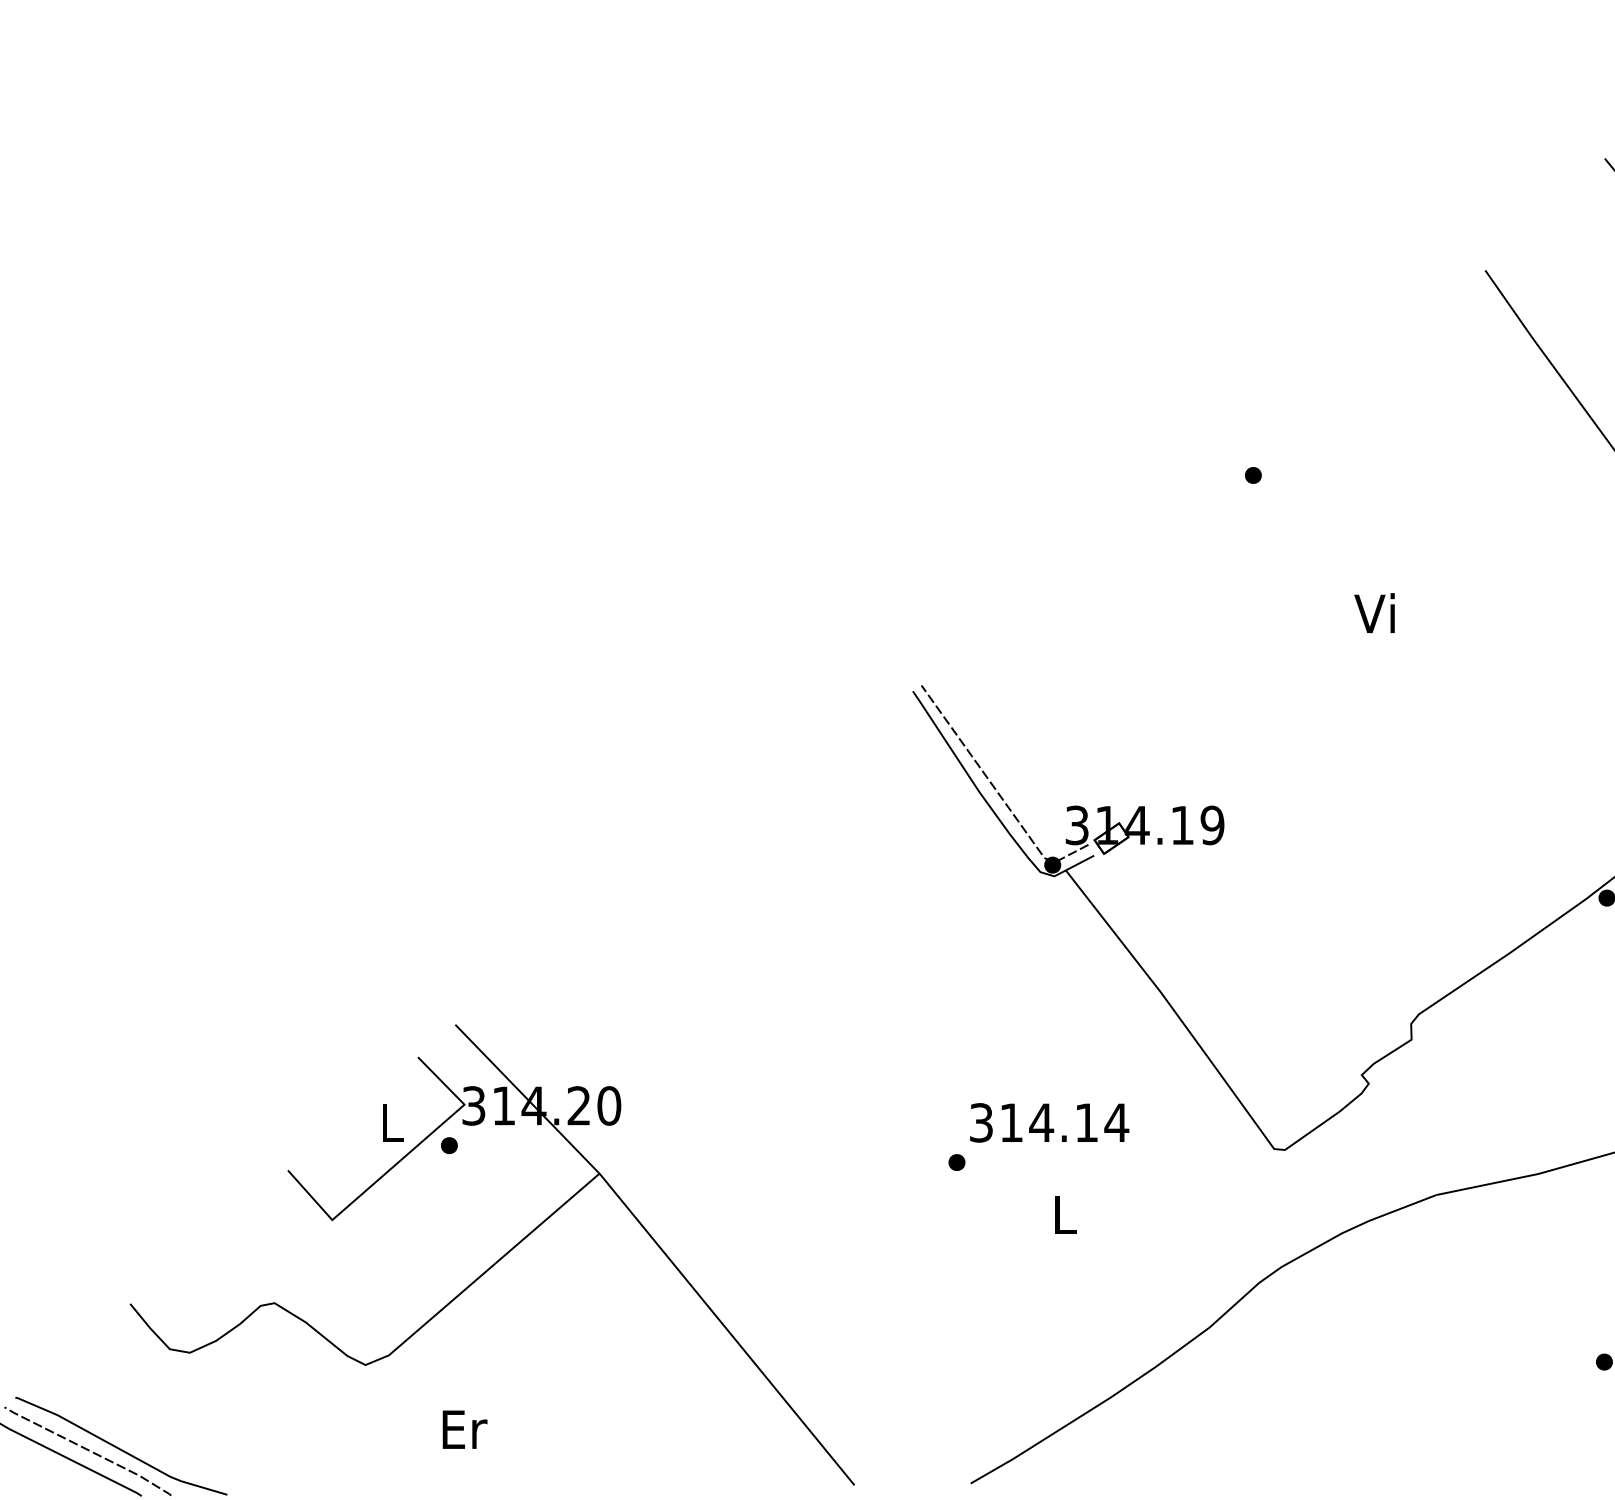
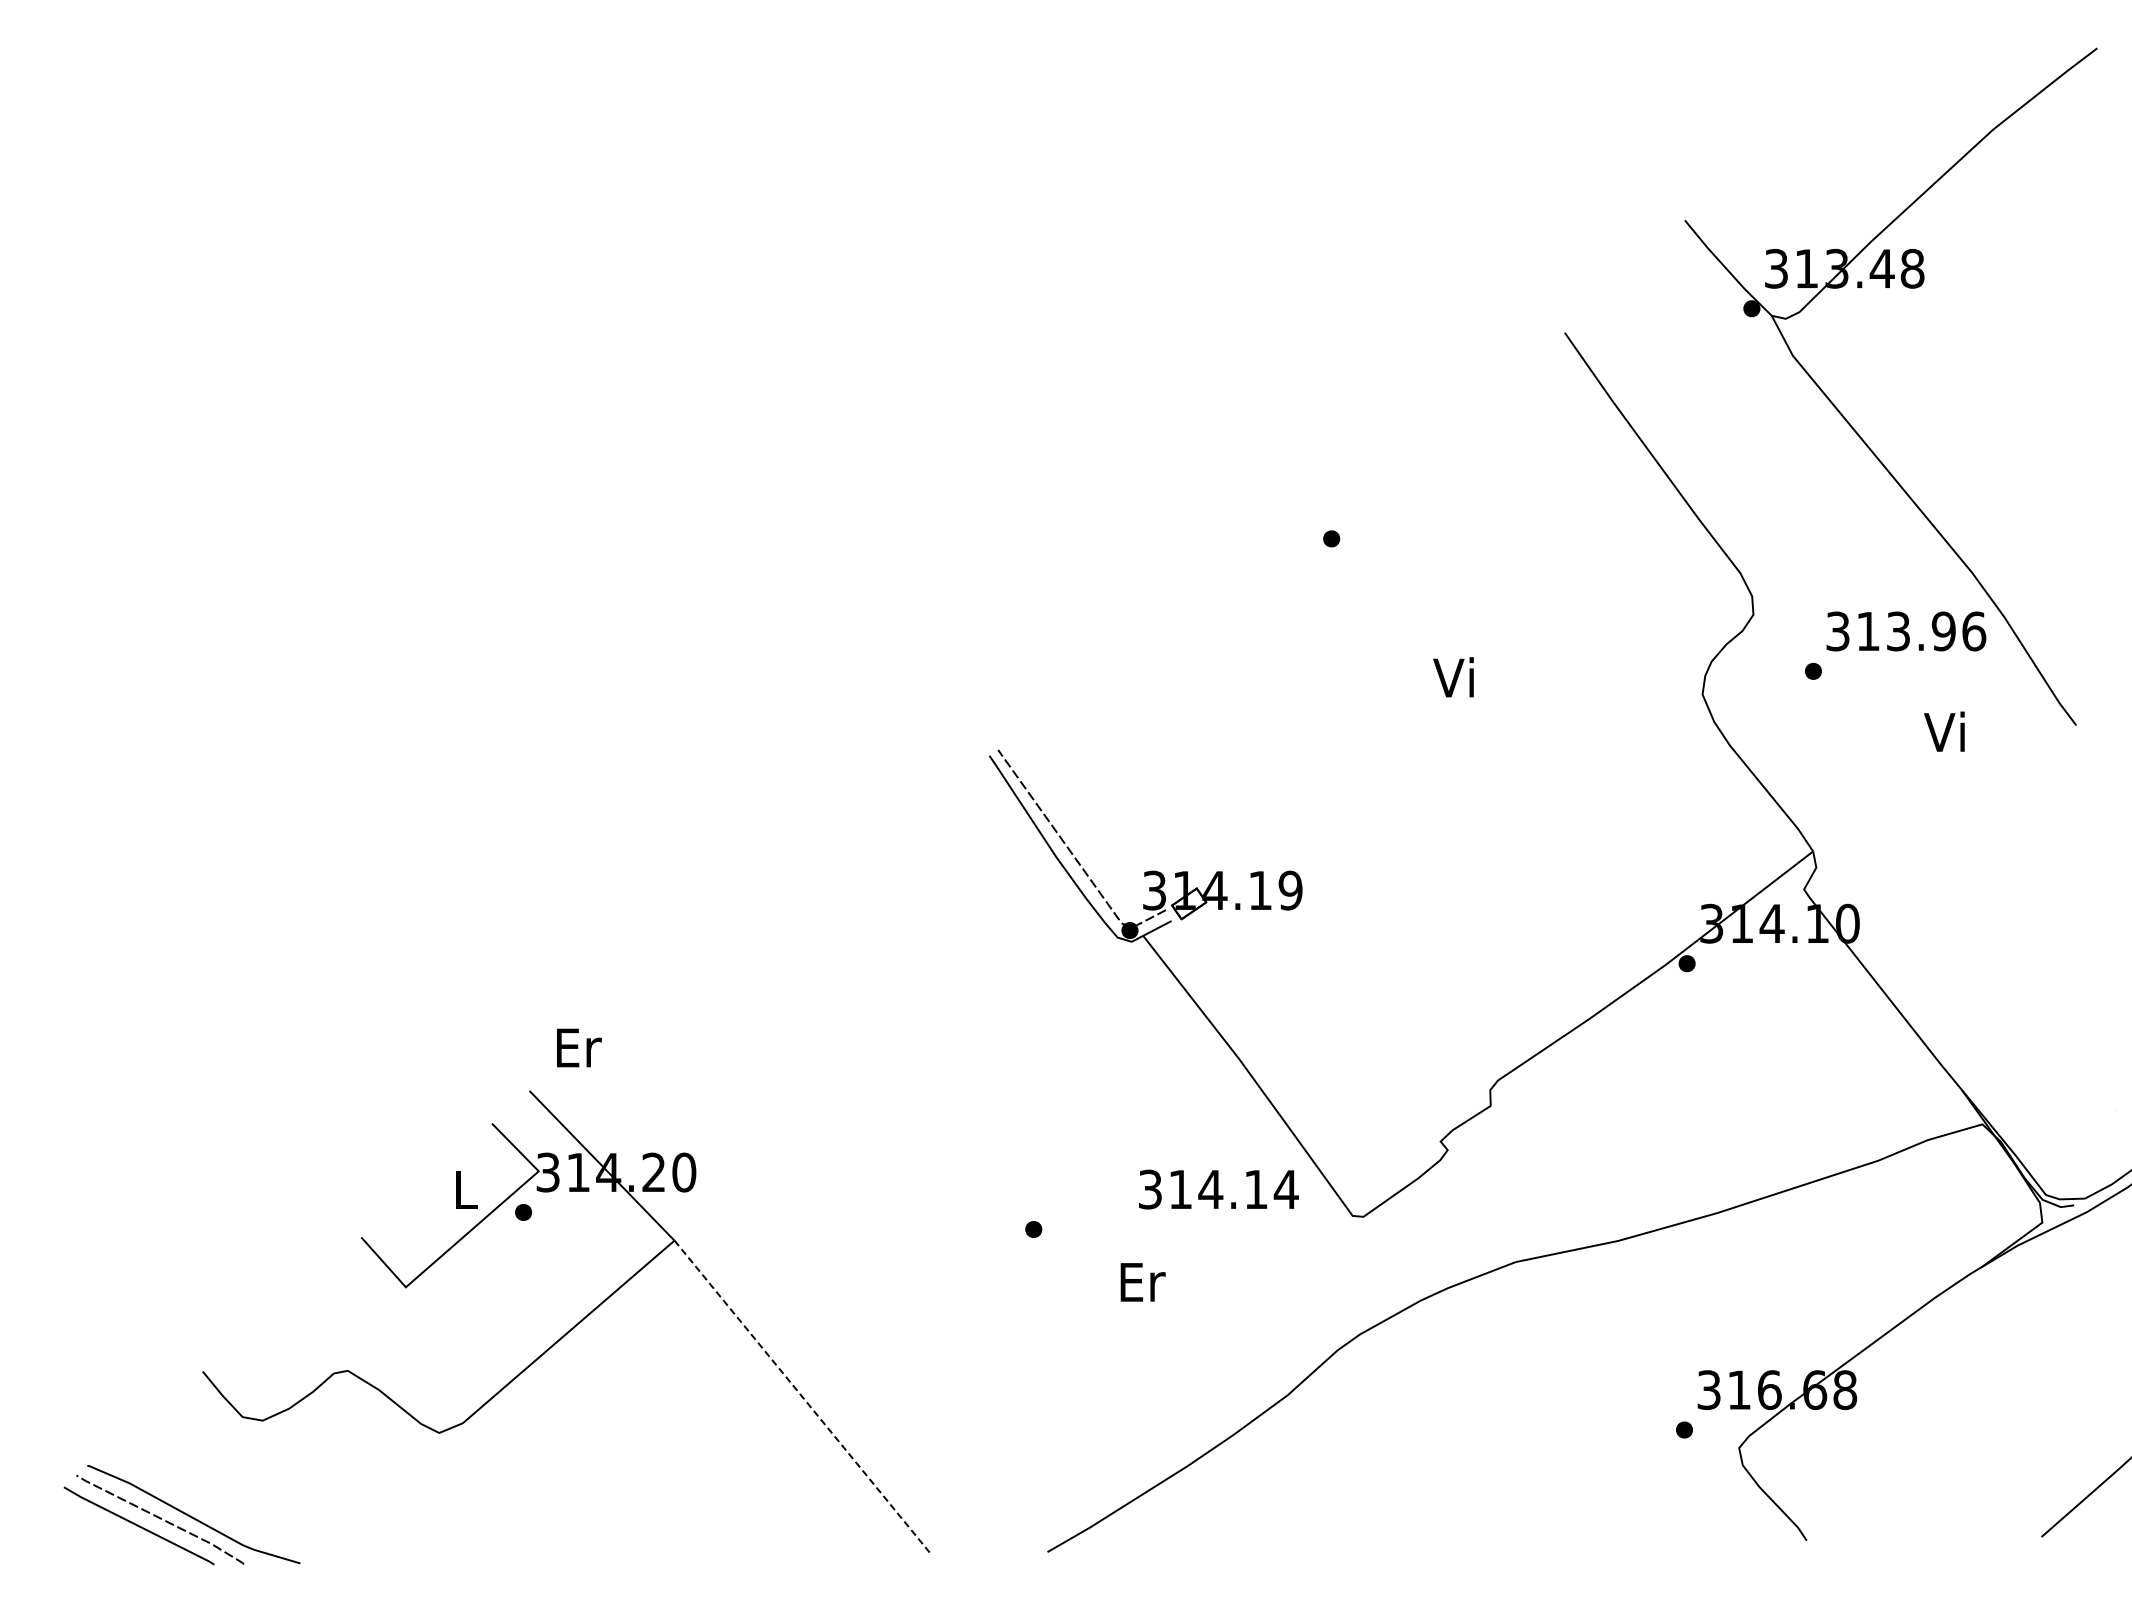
text: (1049, 1122) -> (1218, 1189), moved
text: (1065, 1215) -> (1142, 1282), L -> Er
line: (726, 1329) -> (802, 1397), solid -> dashed
text: (465, 1429) -> (579, 1047), moved

